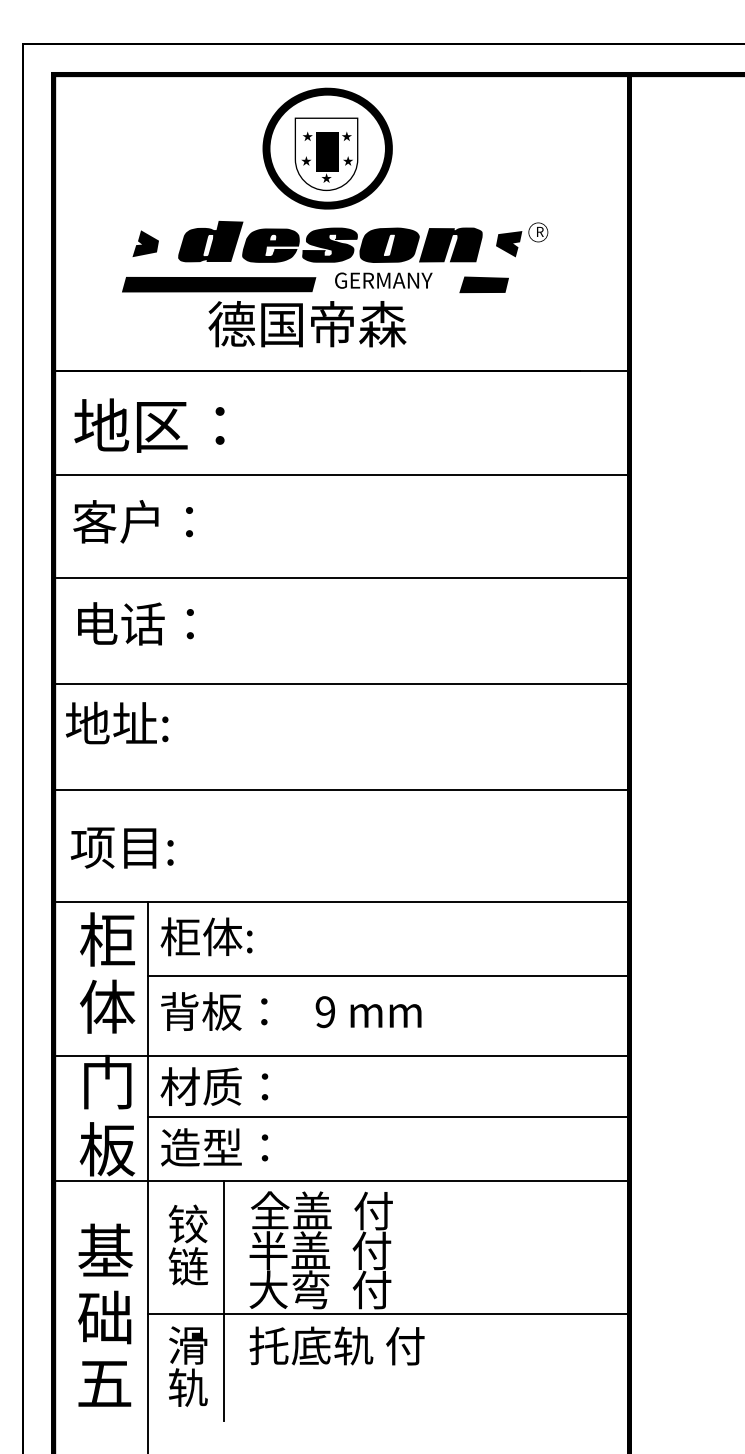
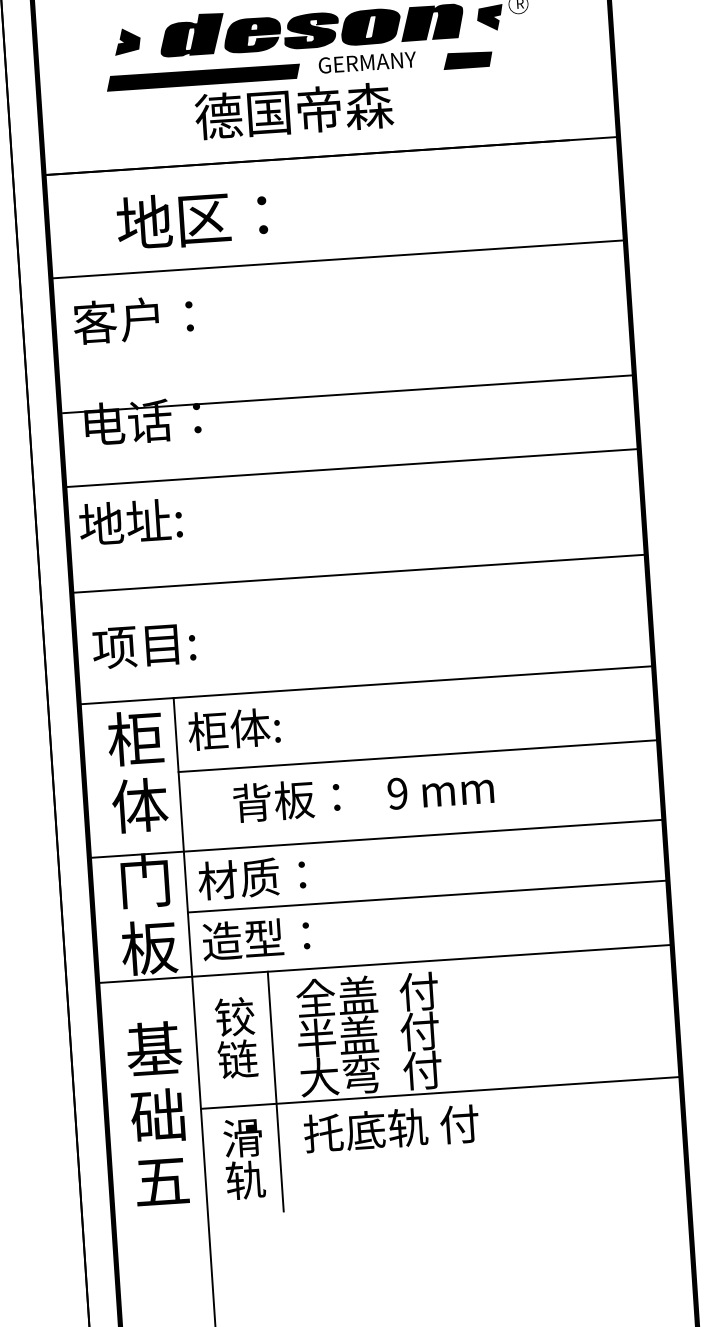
text: (149, 425) -> (192, 219), moved
line: (342, 578) -> (348, 394), moved
text: (291, 1011) -> (363, 795), moved

